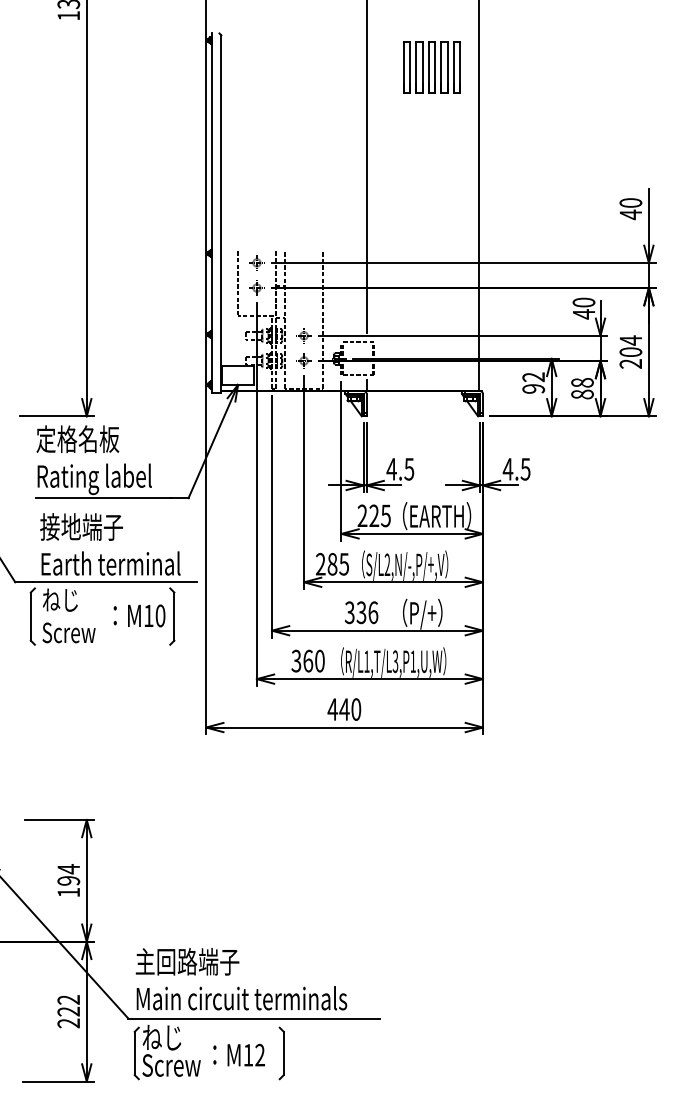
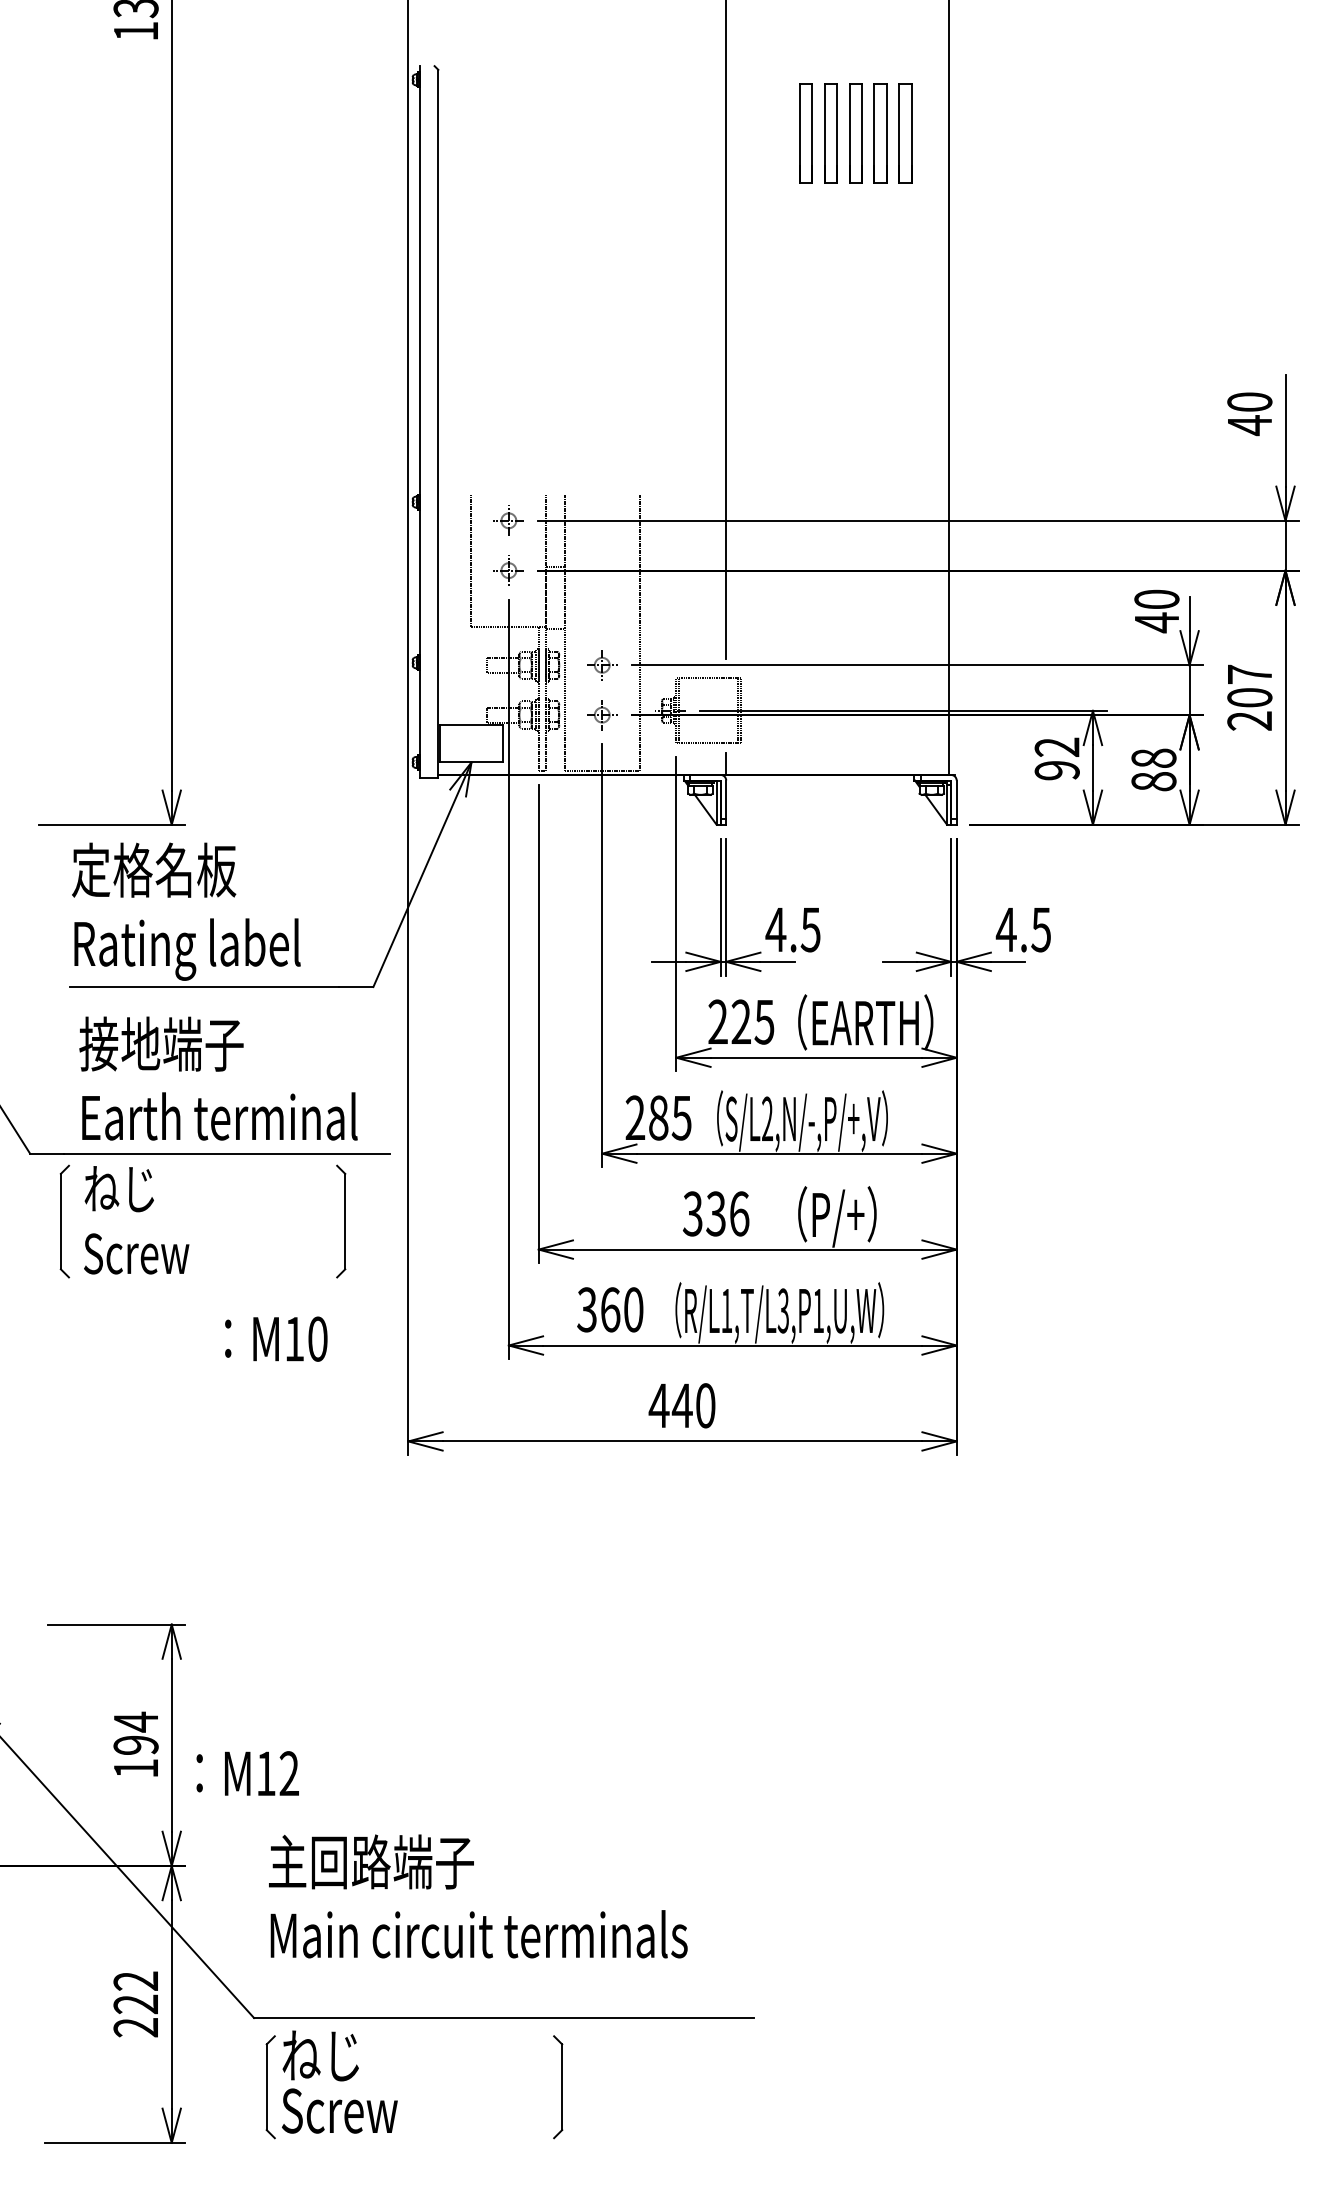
text: (630, 340) -> (1249, 674), 204 -> 207
text: (139, 615) -> (276, 1338), moved
text: (241, 979) -> (478, 1897), moved
text: (238, 1054) -> (246, 1772), moved

